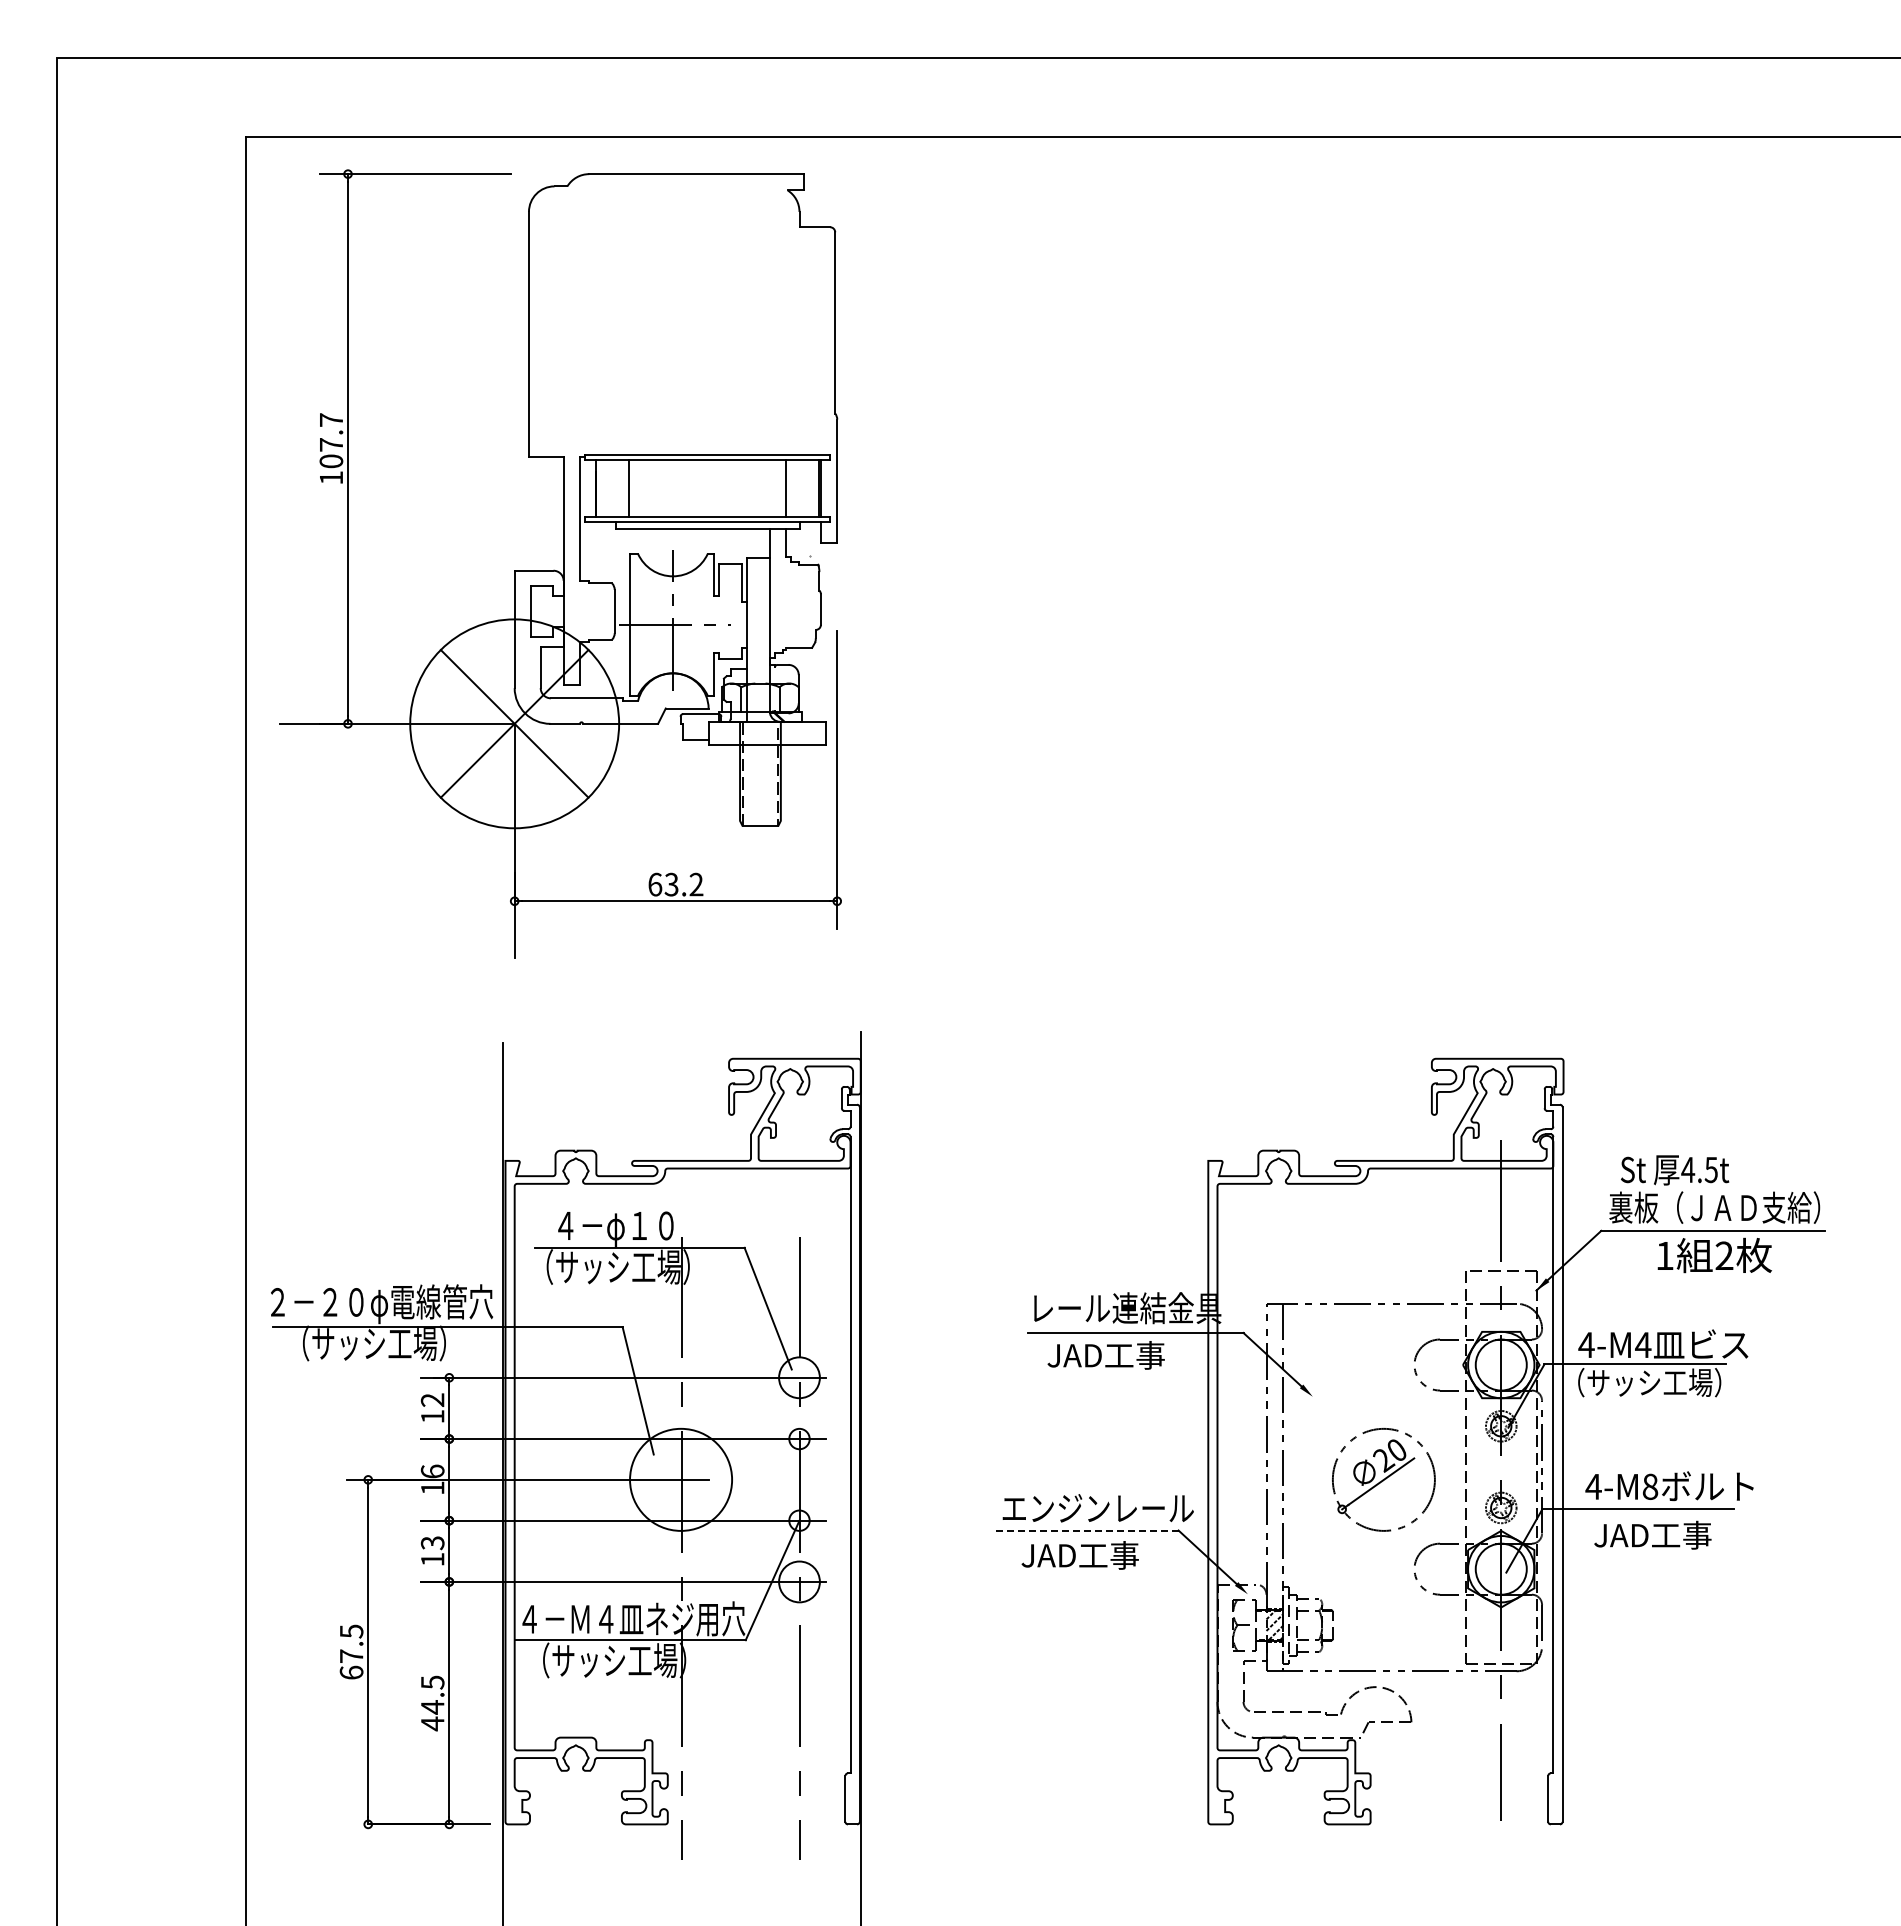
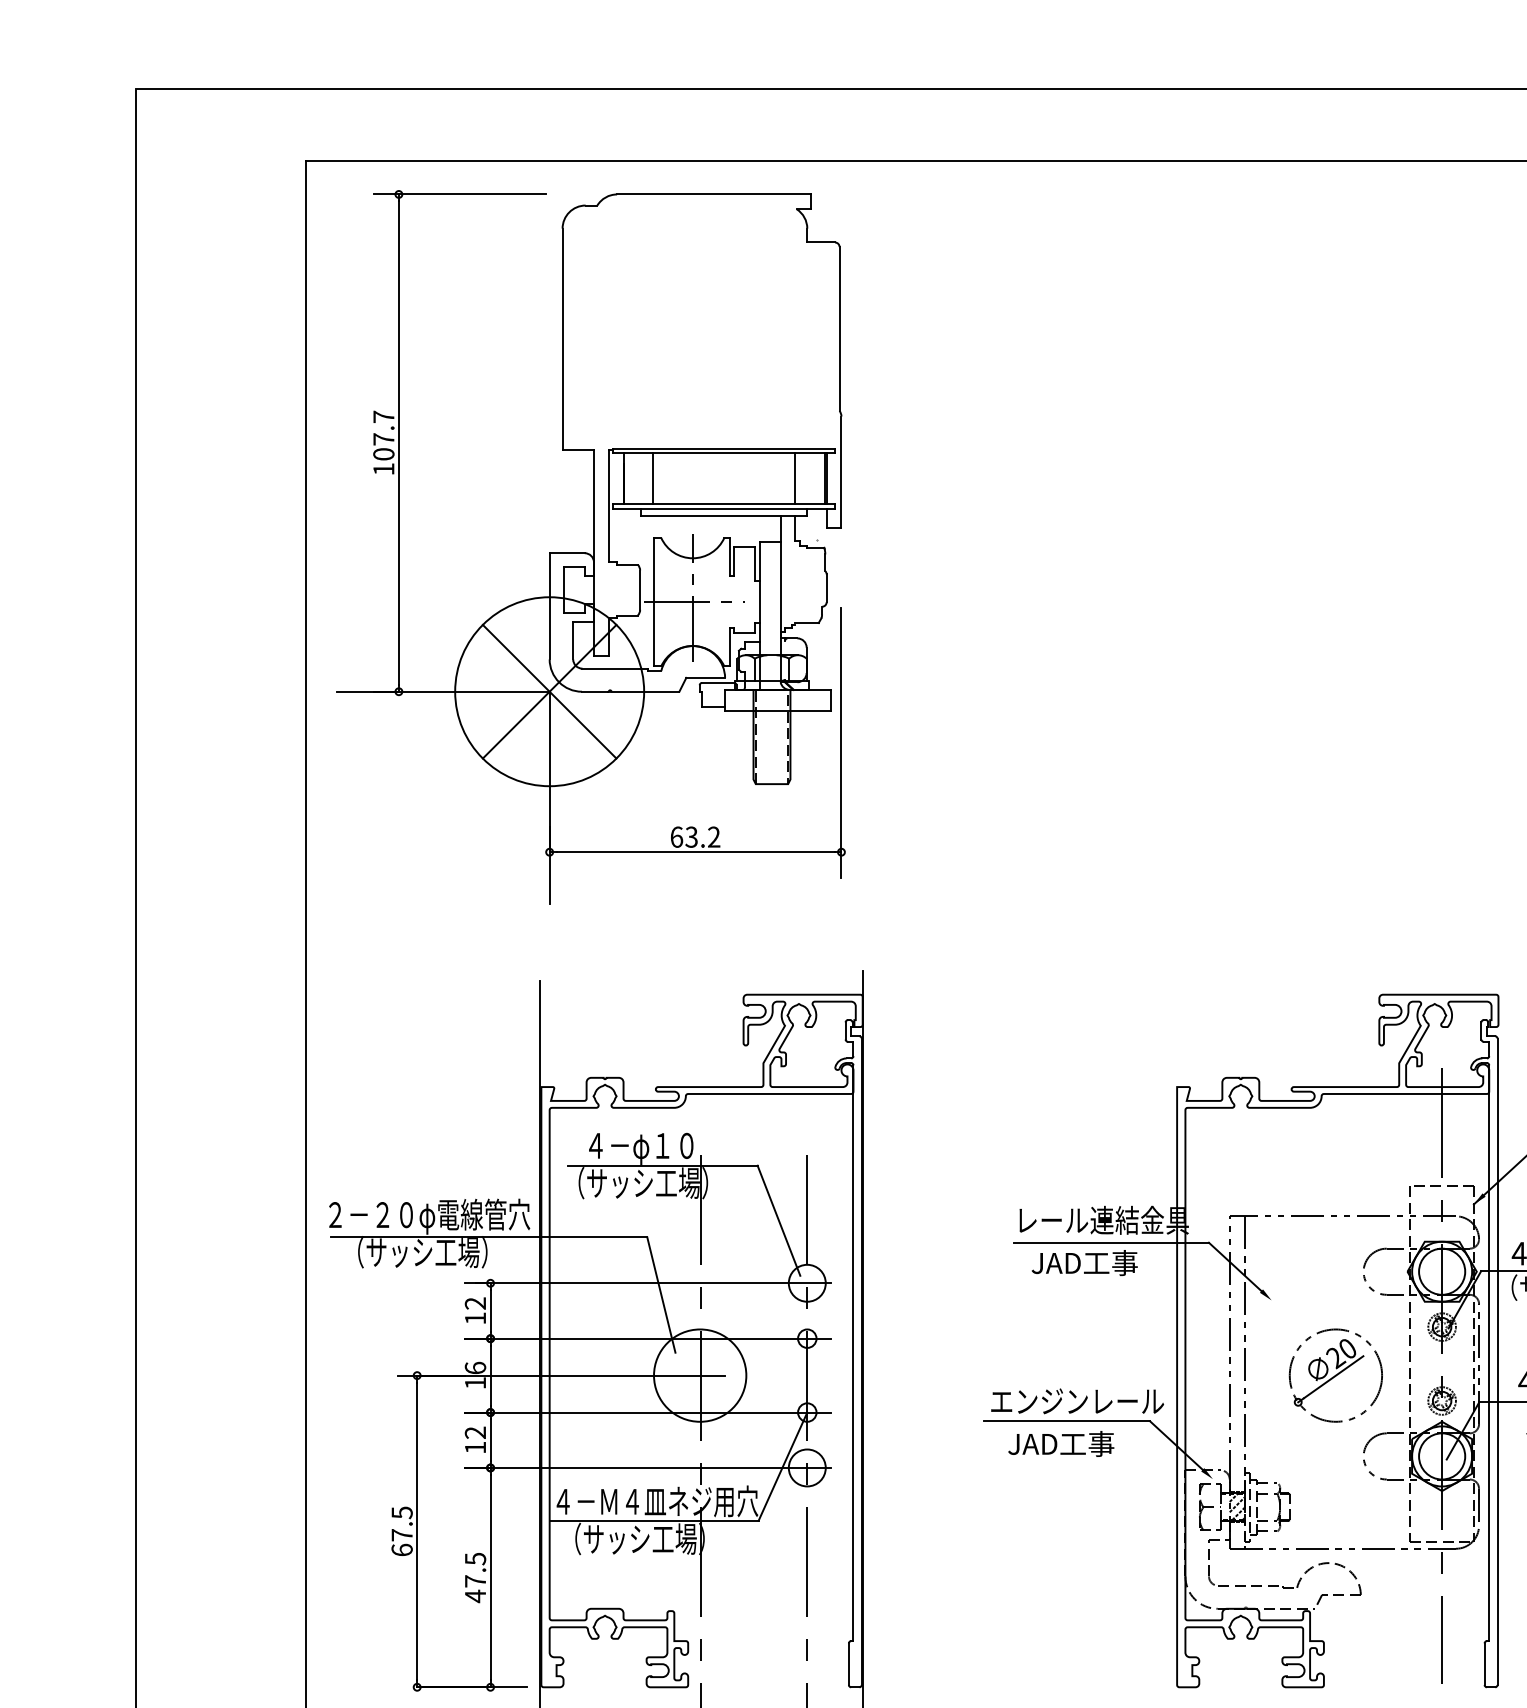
line: (1086, 1530) -> (1066, 1421), dashed -> solid
text: (432, 1543) -> (475, 1433), 13 -> 12
text: (432, 1707) -> (475, 1581), 44.5 -> 47.5

